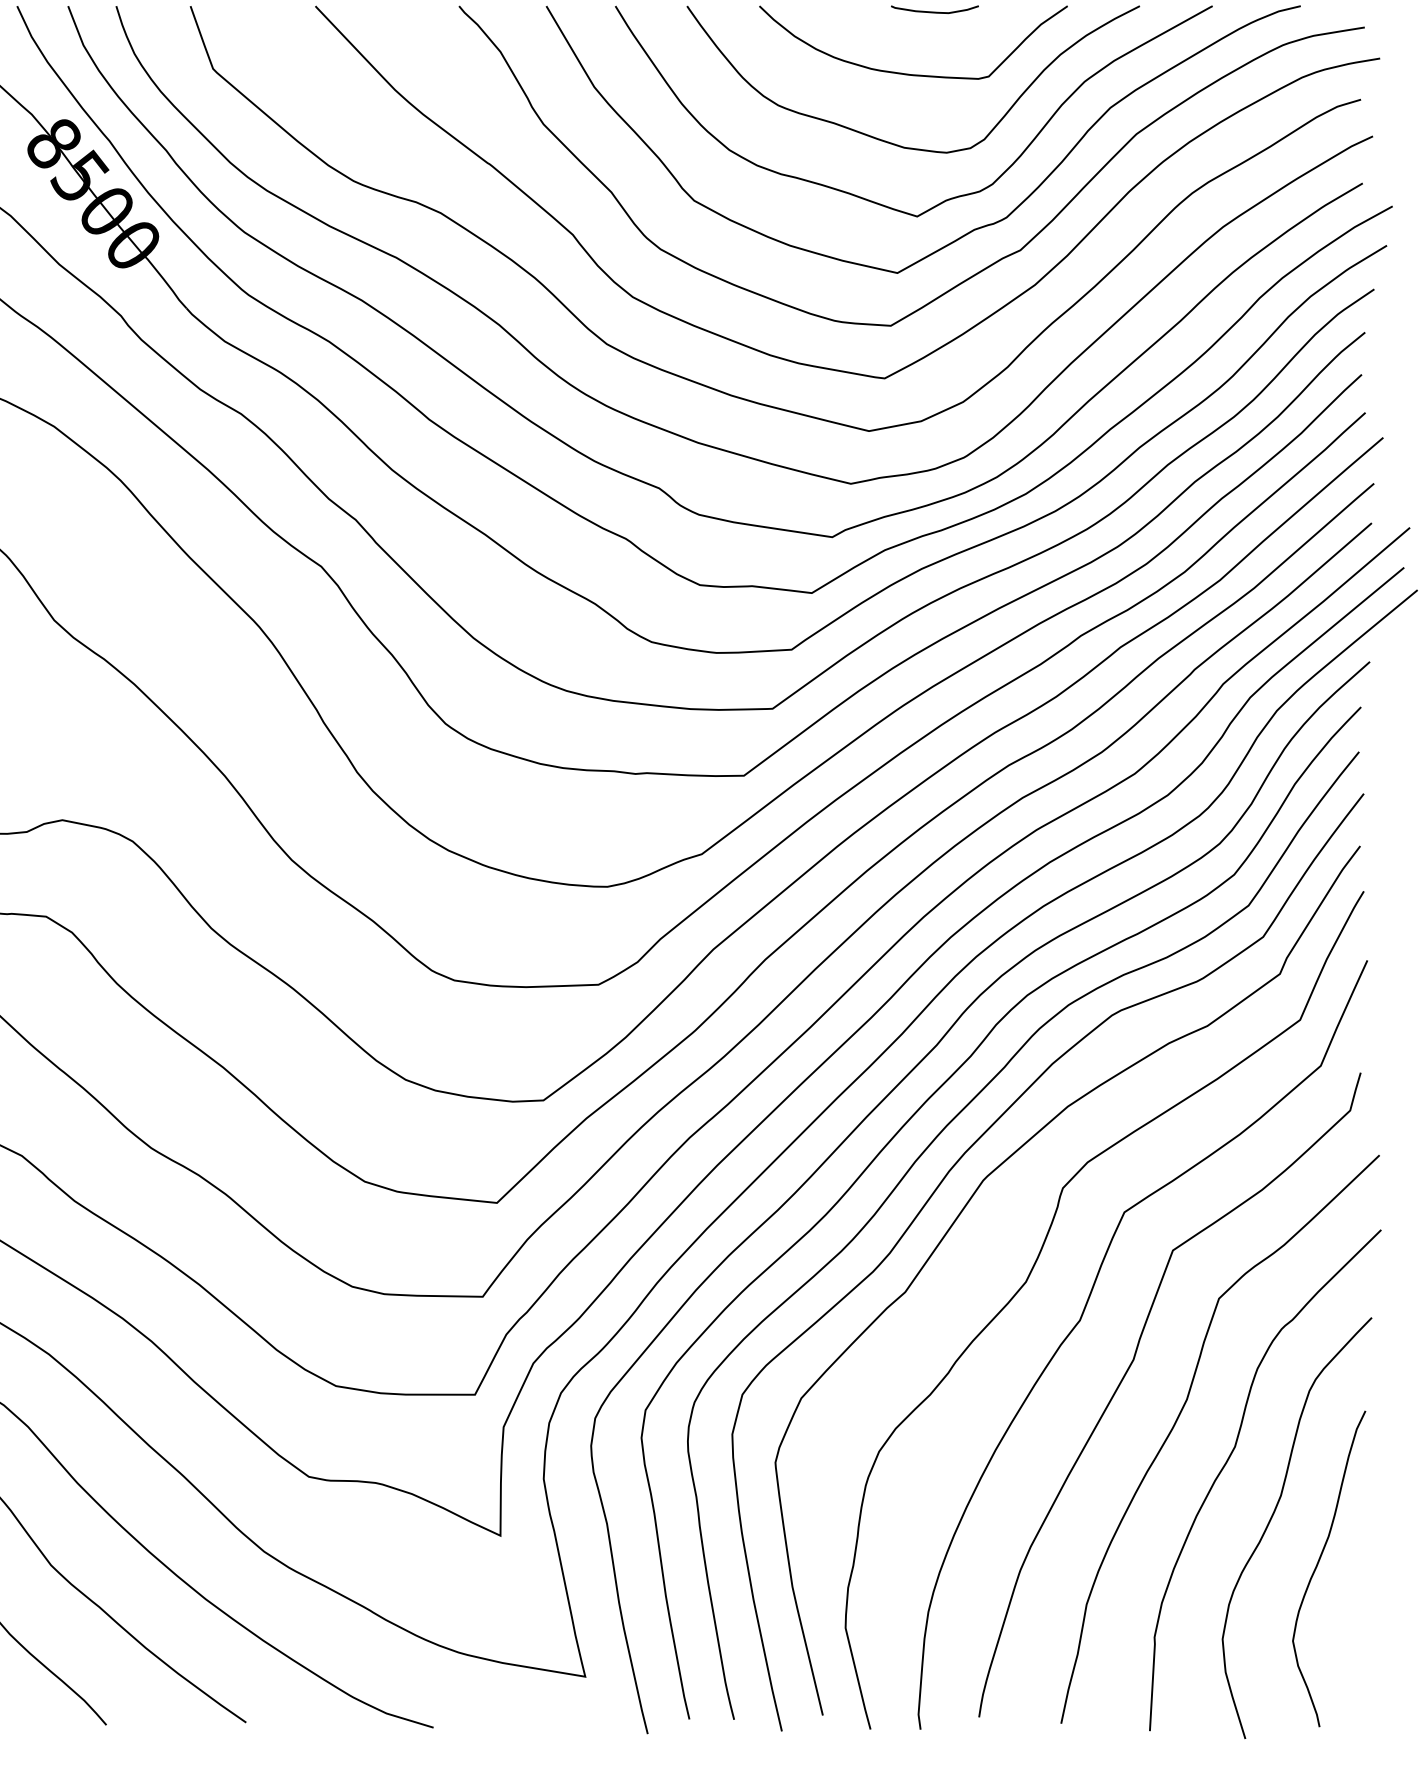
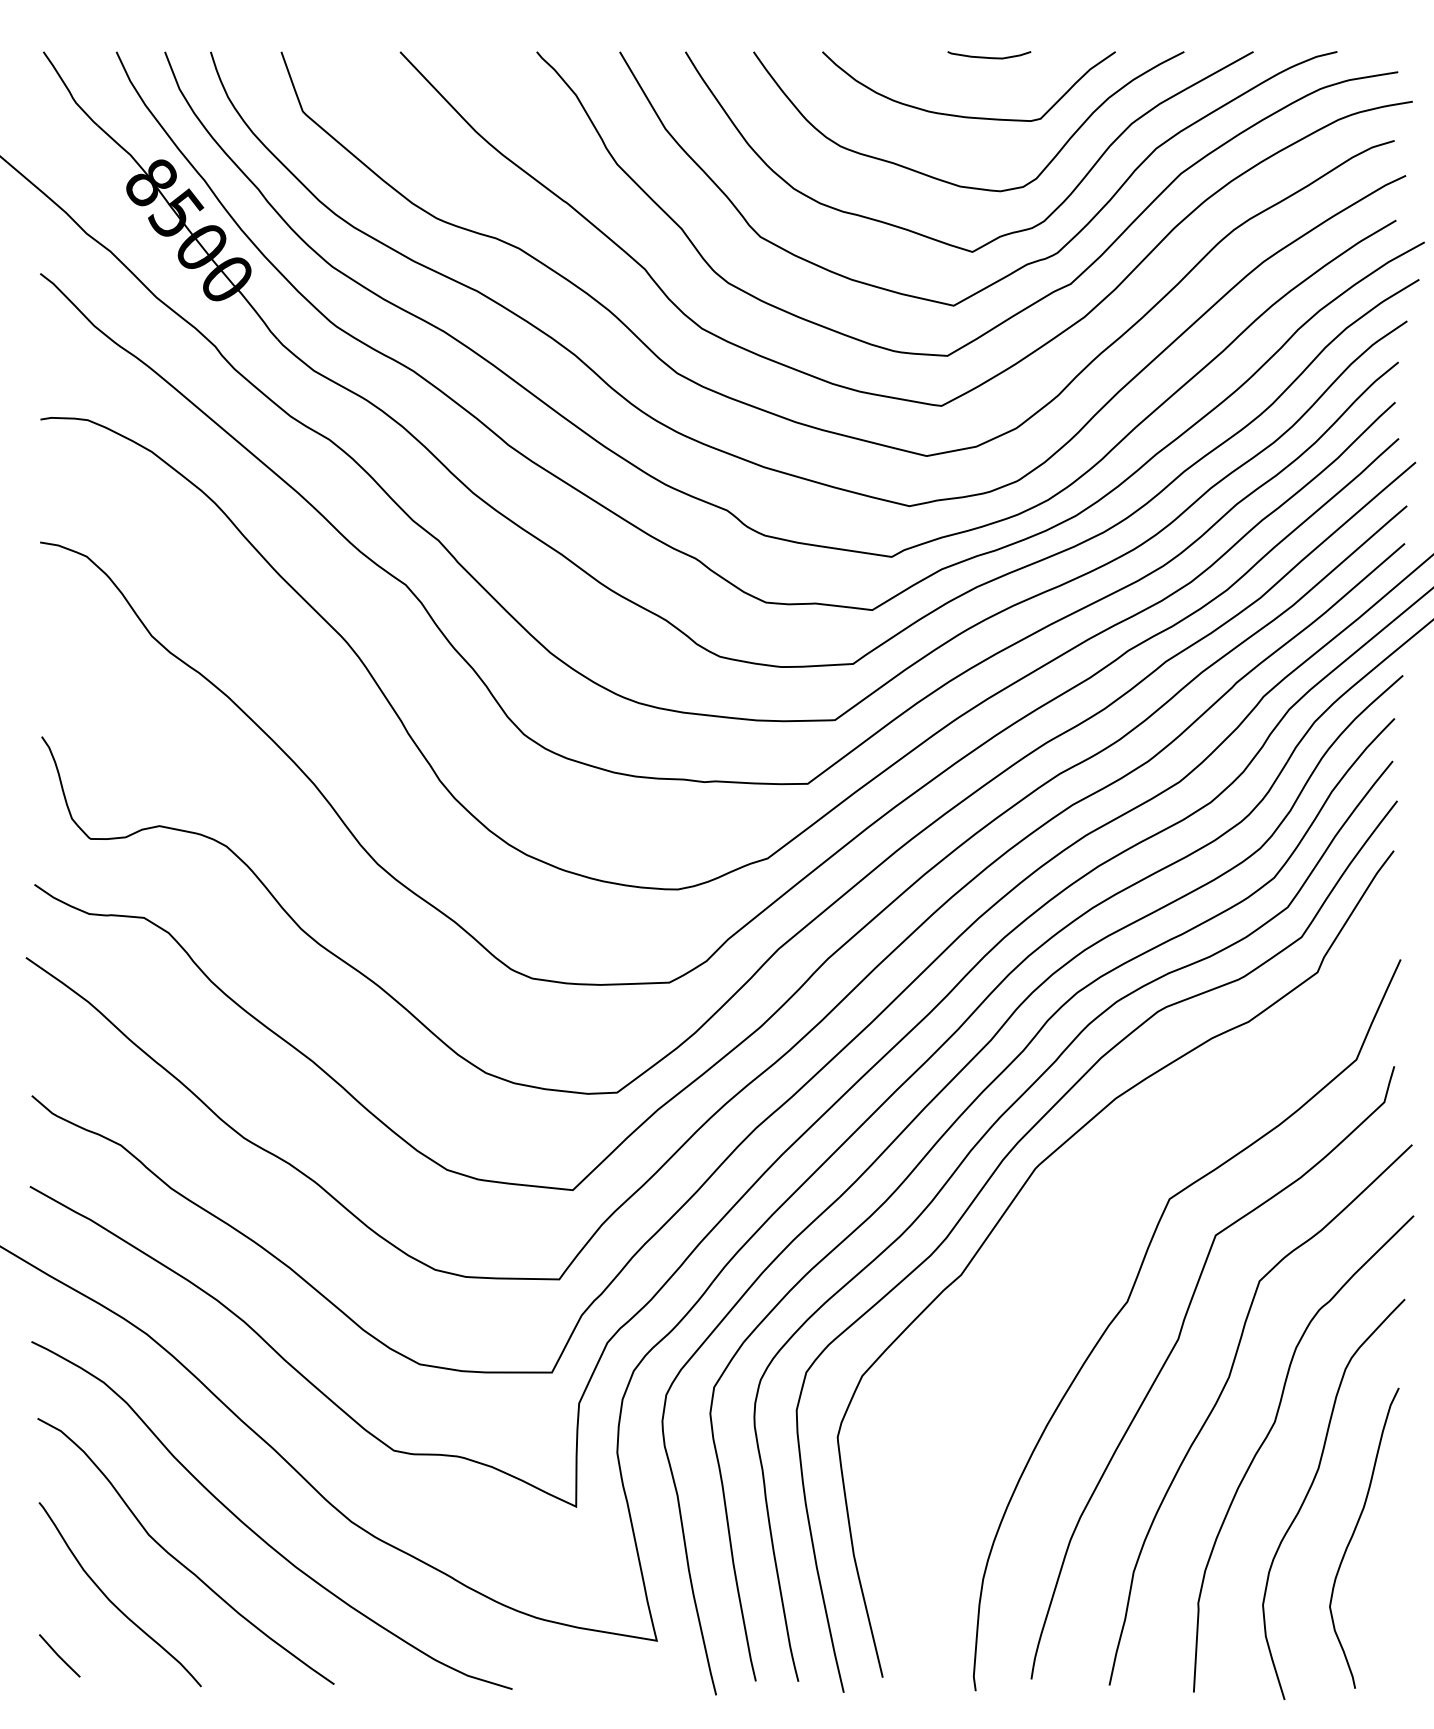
curve: (1030, 1274) -> (1080, 1258), removed

